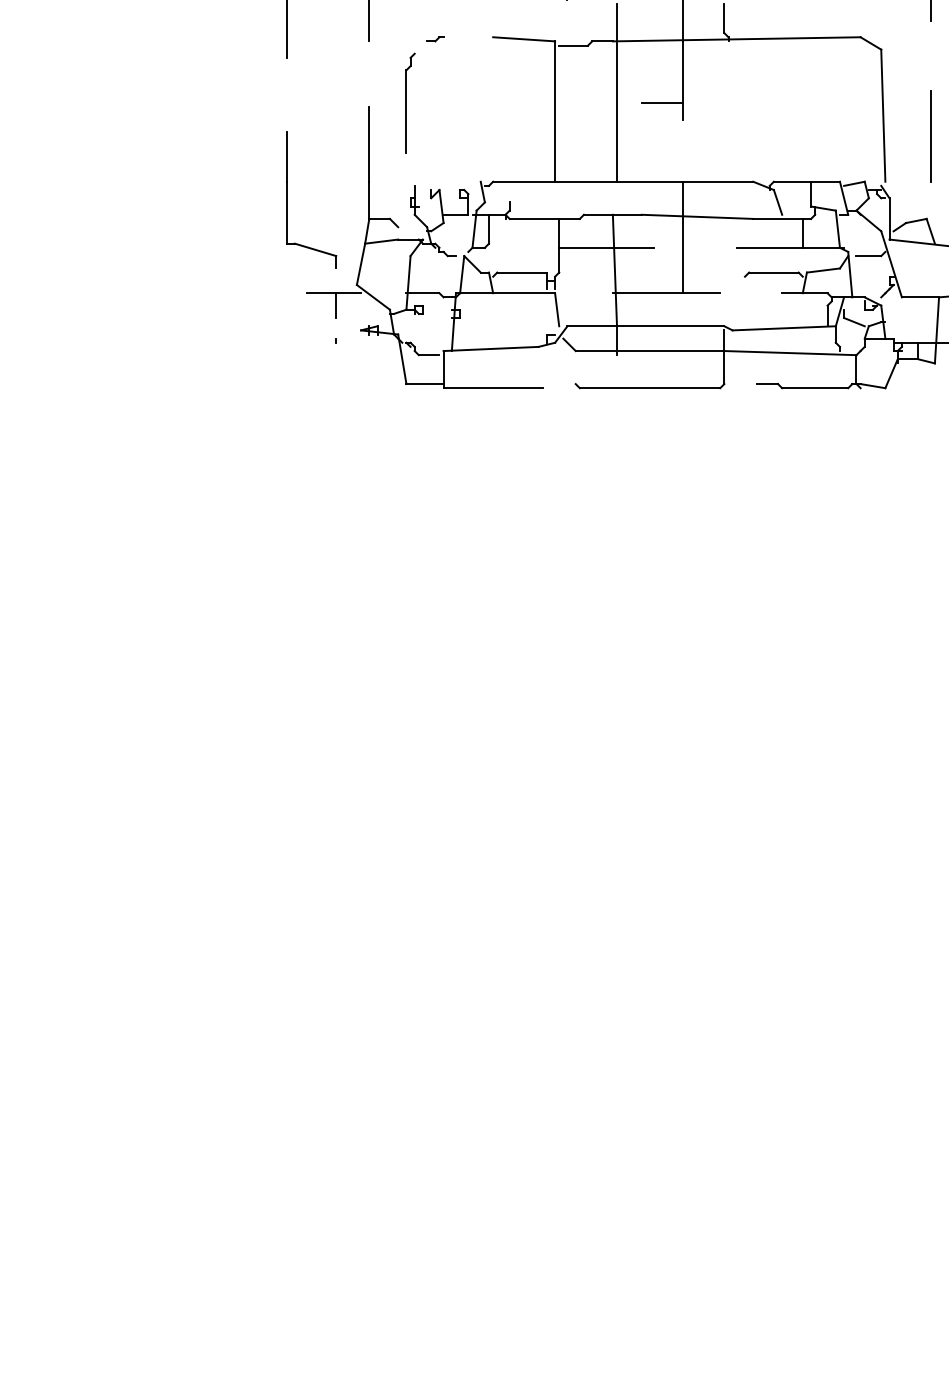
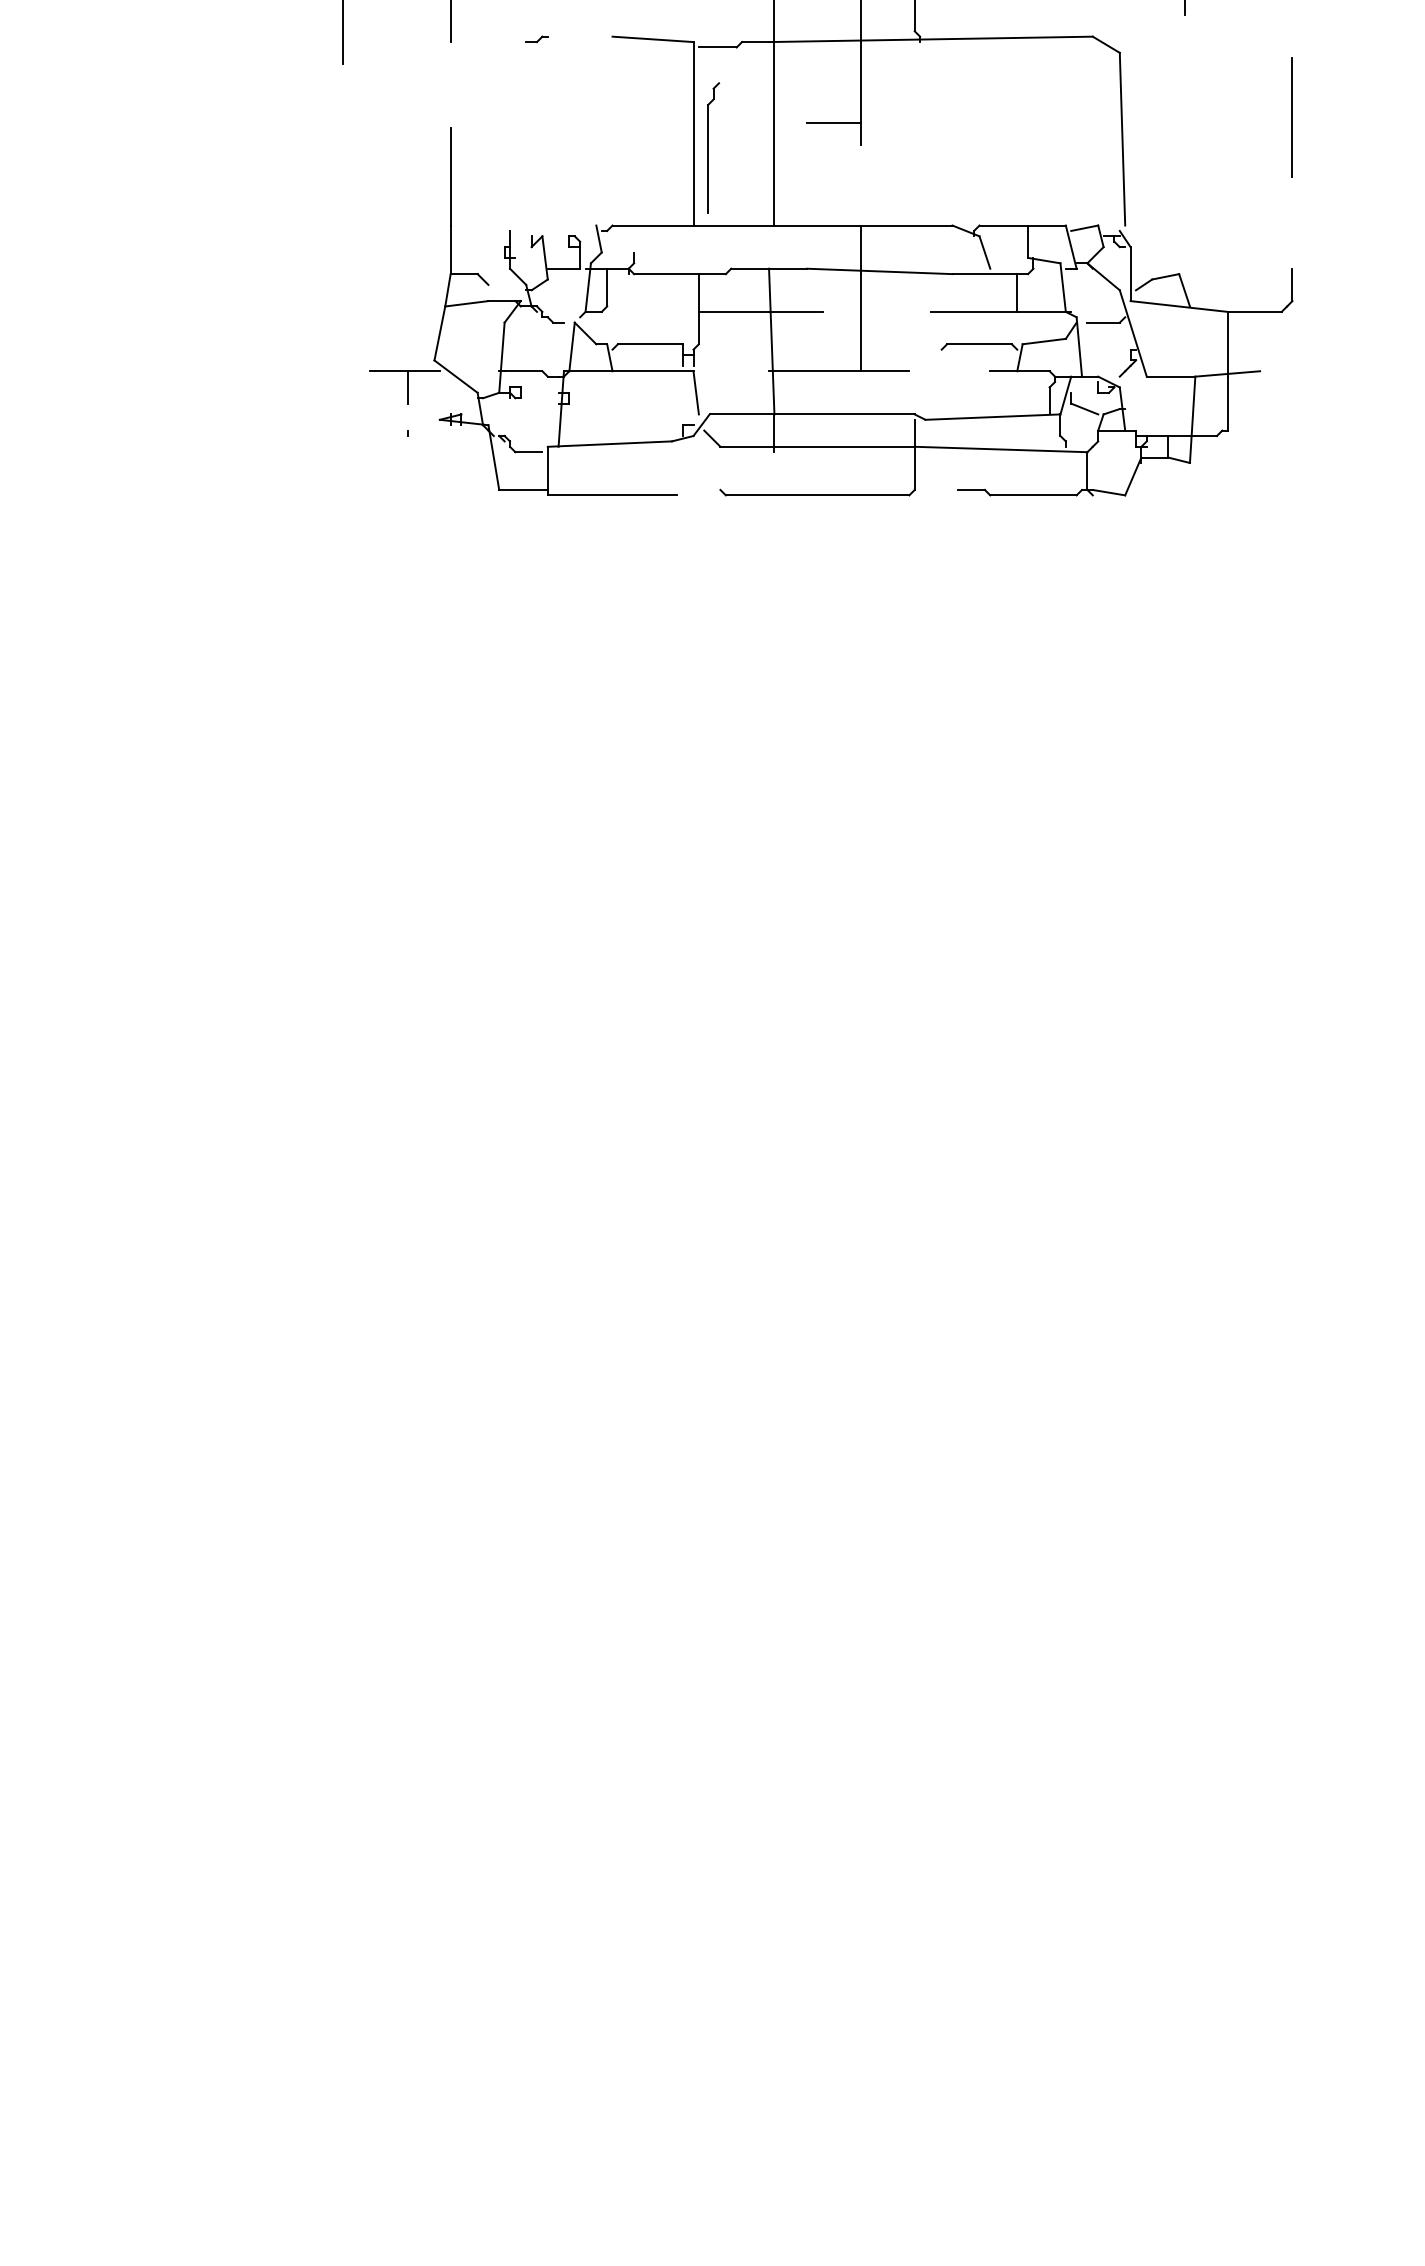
part: (410, 102) -> (713, 147), moved
line: (930, 135) -> (1184, 165), removed
part: (287, 200) -> (343, 249), removed

